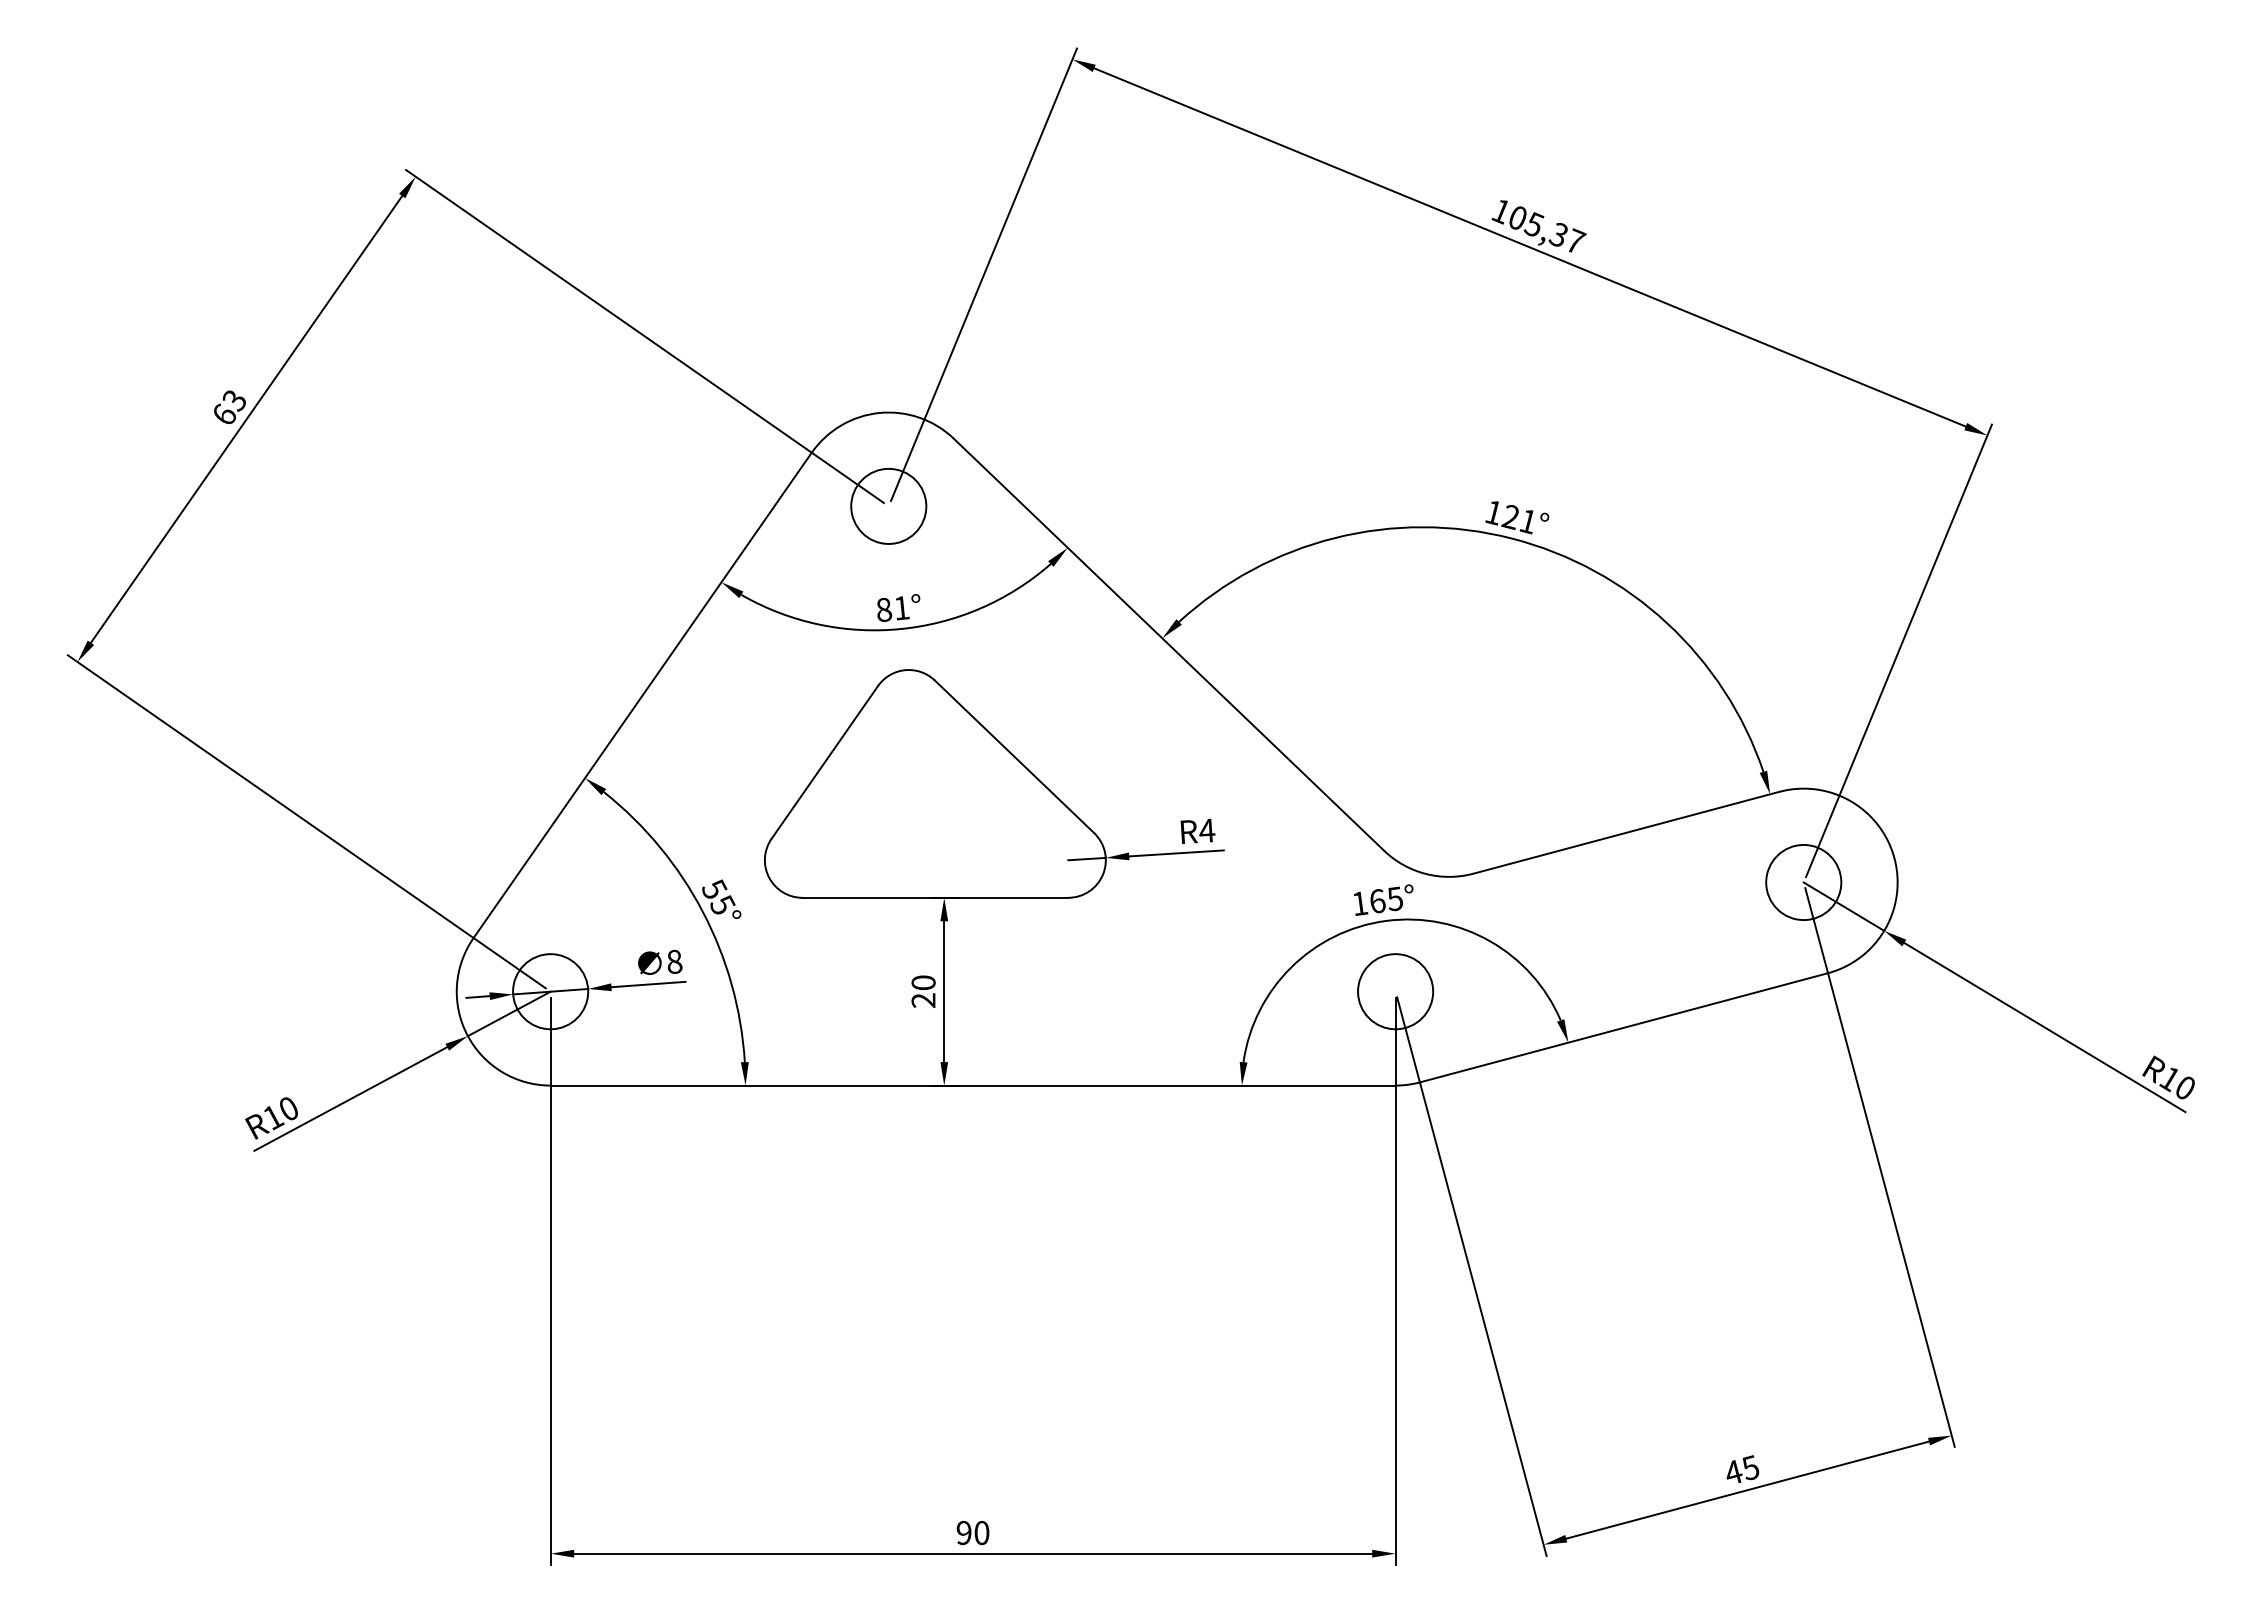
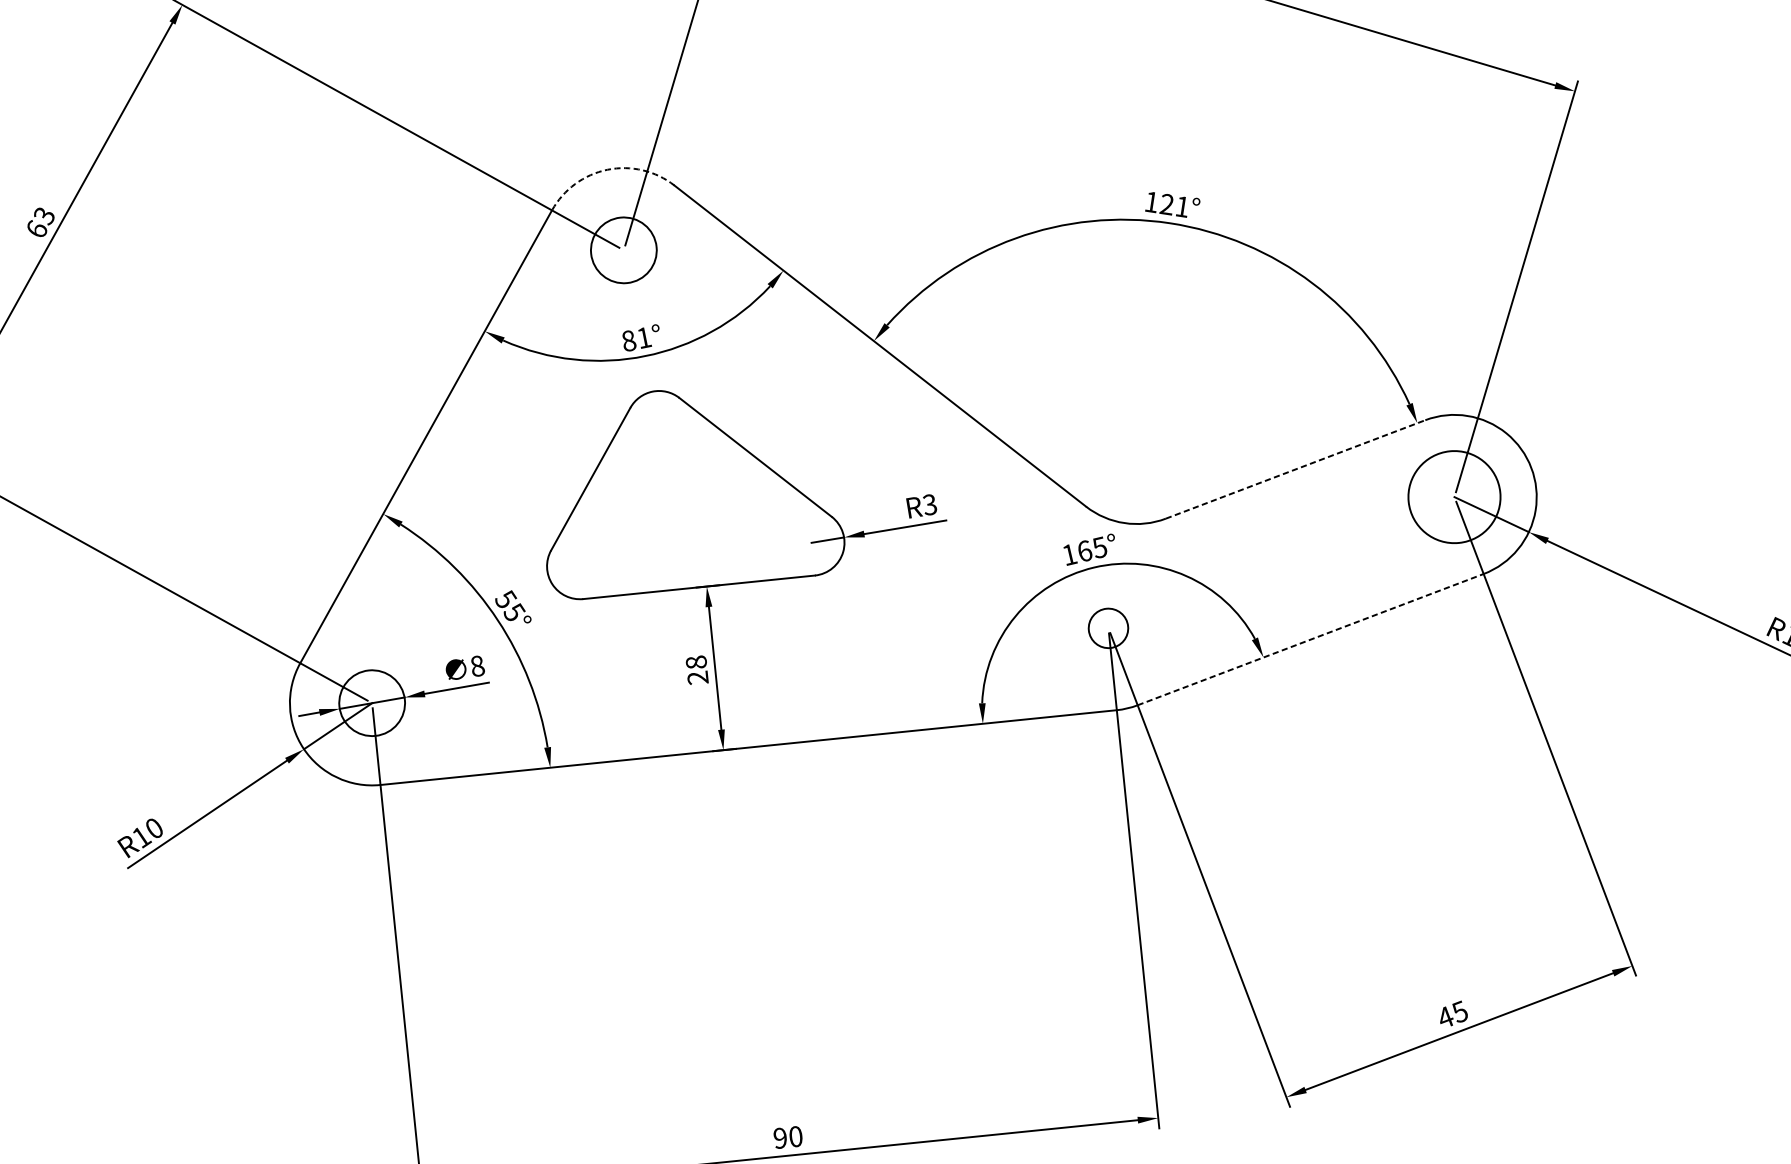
arc: (879, 412) -> (607, 169), solid -> dashed
text: (1207, 830) -> (930, 504), R4 -> R3
line: (1626, 832) -> (1295, 469), solid -> dashed
circle: (1803, 882) -> (1454, 497), size x1.4
text: (923, 982) -> (696, 662), 20 -> 28
circle: (1395, 991) -> (1108, 628), size x0.6
line: (1624, 1027) -> (1311, 639), solid -> dashed

